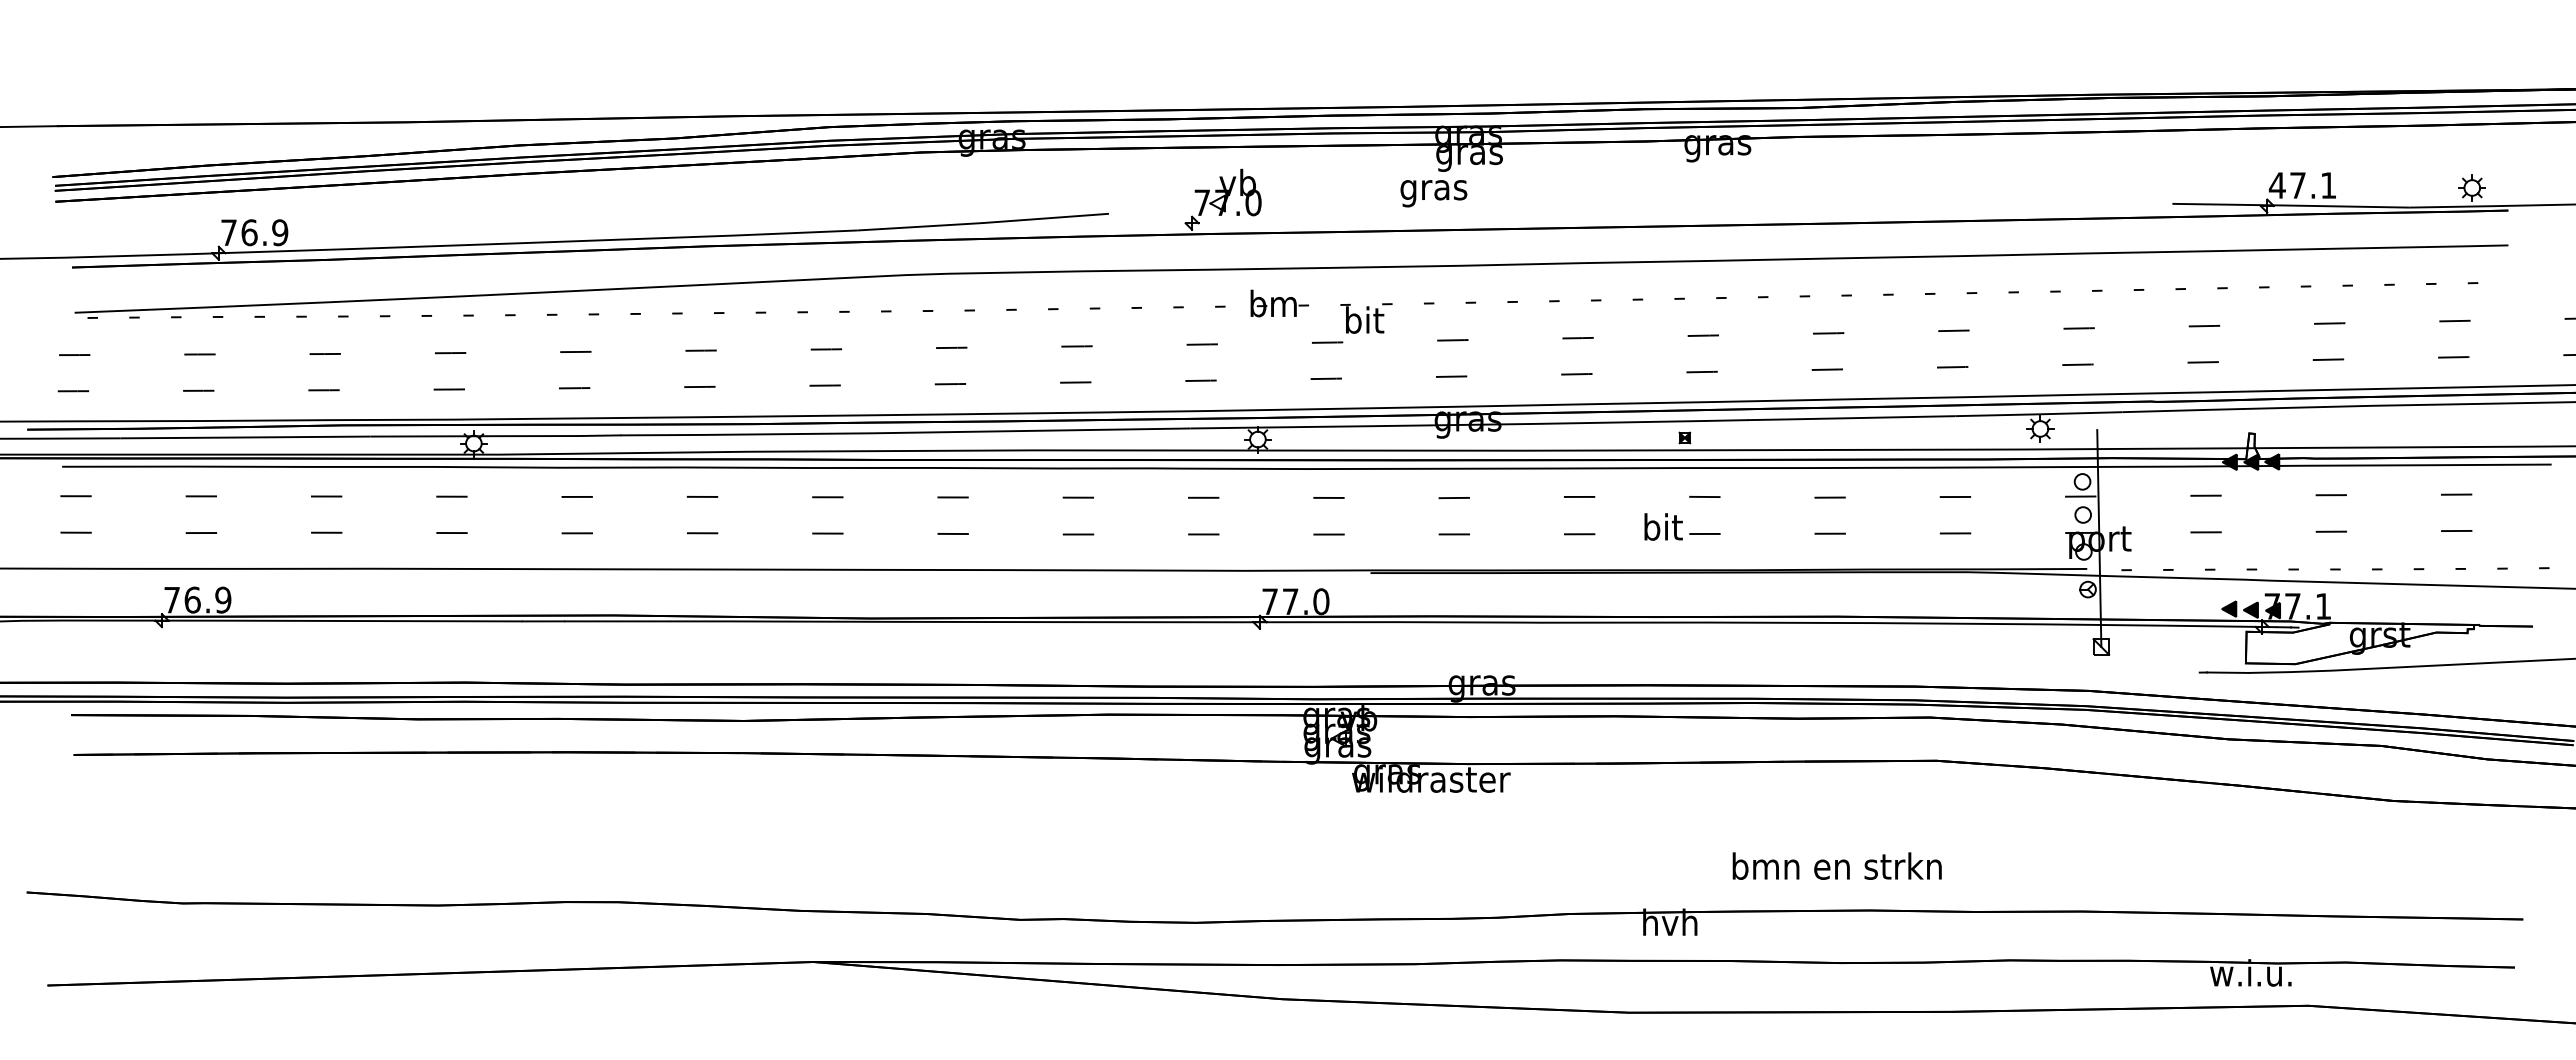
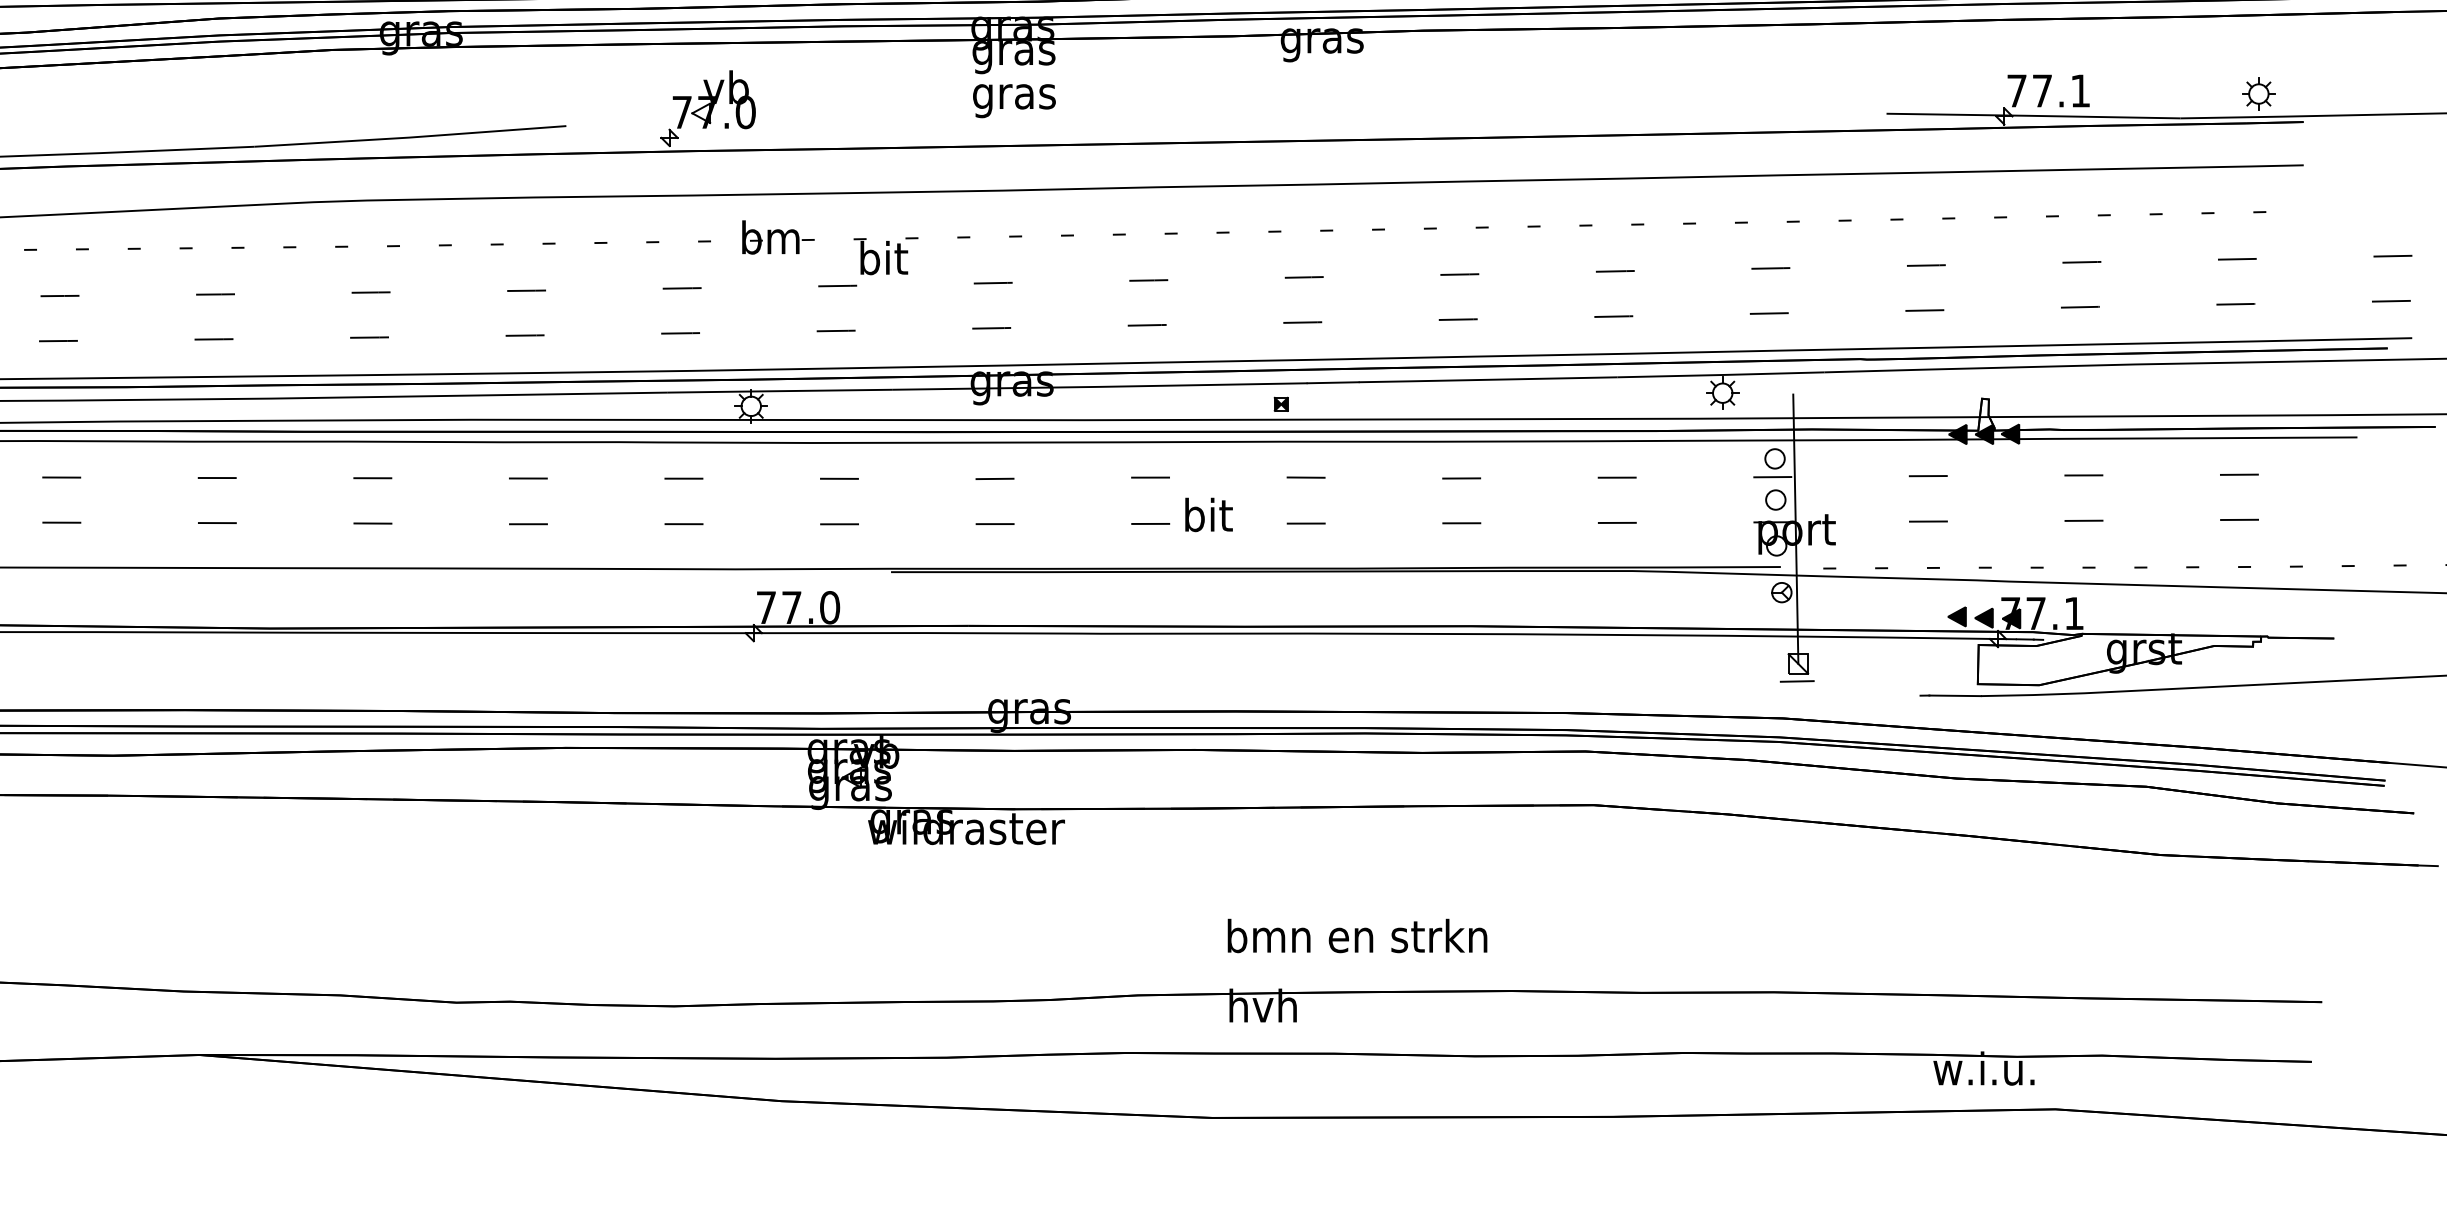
text: (2276, 185) -> (2015, 90), 47.1 -> 77.1
text: (1433, 193) -> (1013, 100), moved
text: (1663, 526) -> (1208, 514), moved
line: (2100, 660) -> (1797, 680), added
text: (1836, 865) -> (1356, 935), moved

